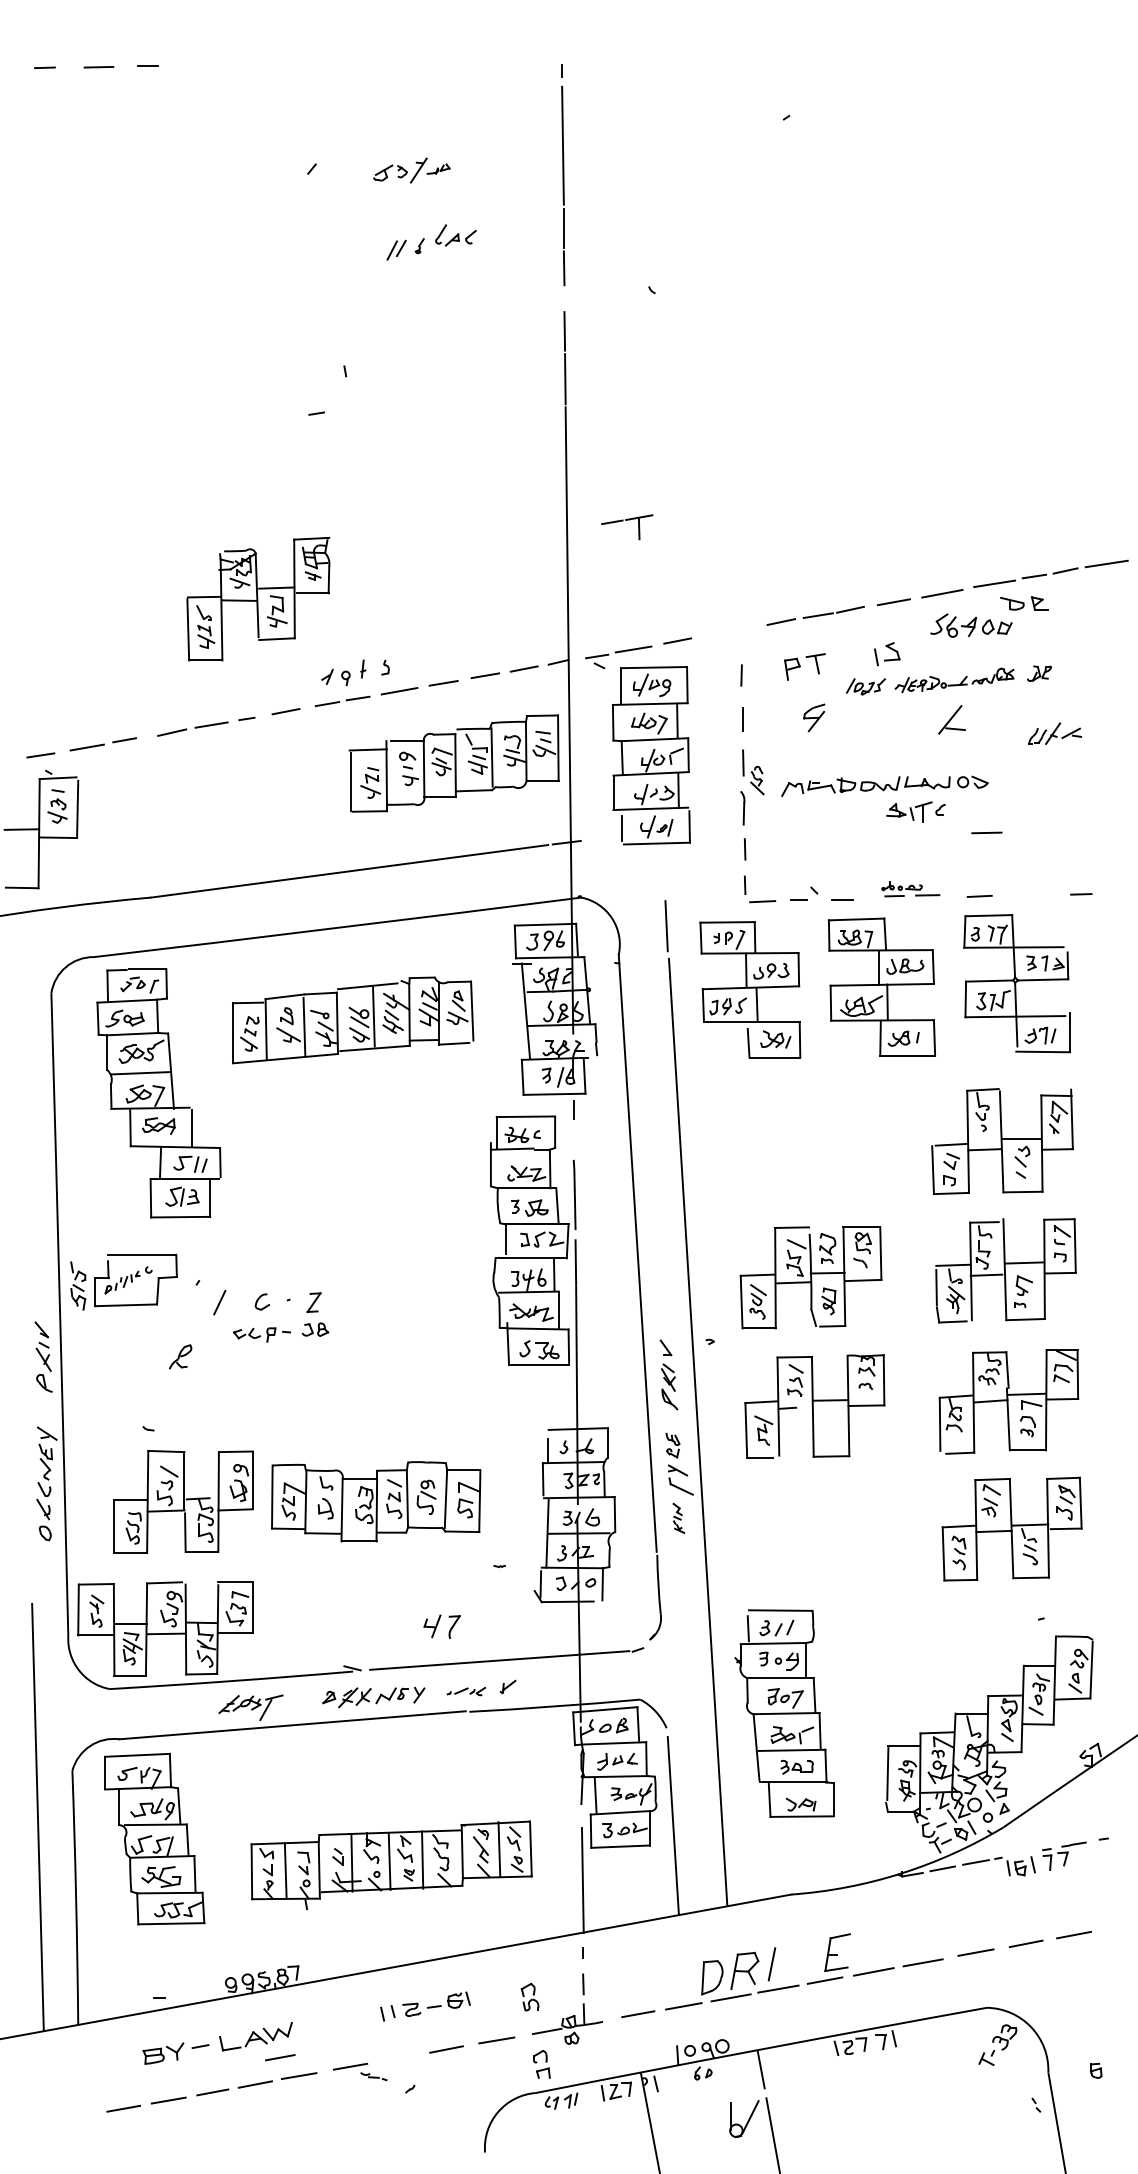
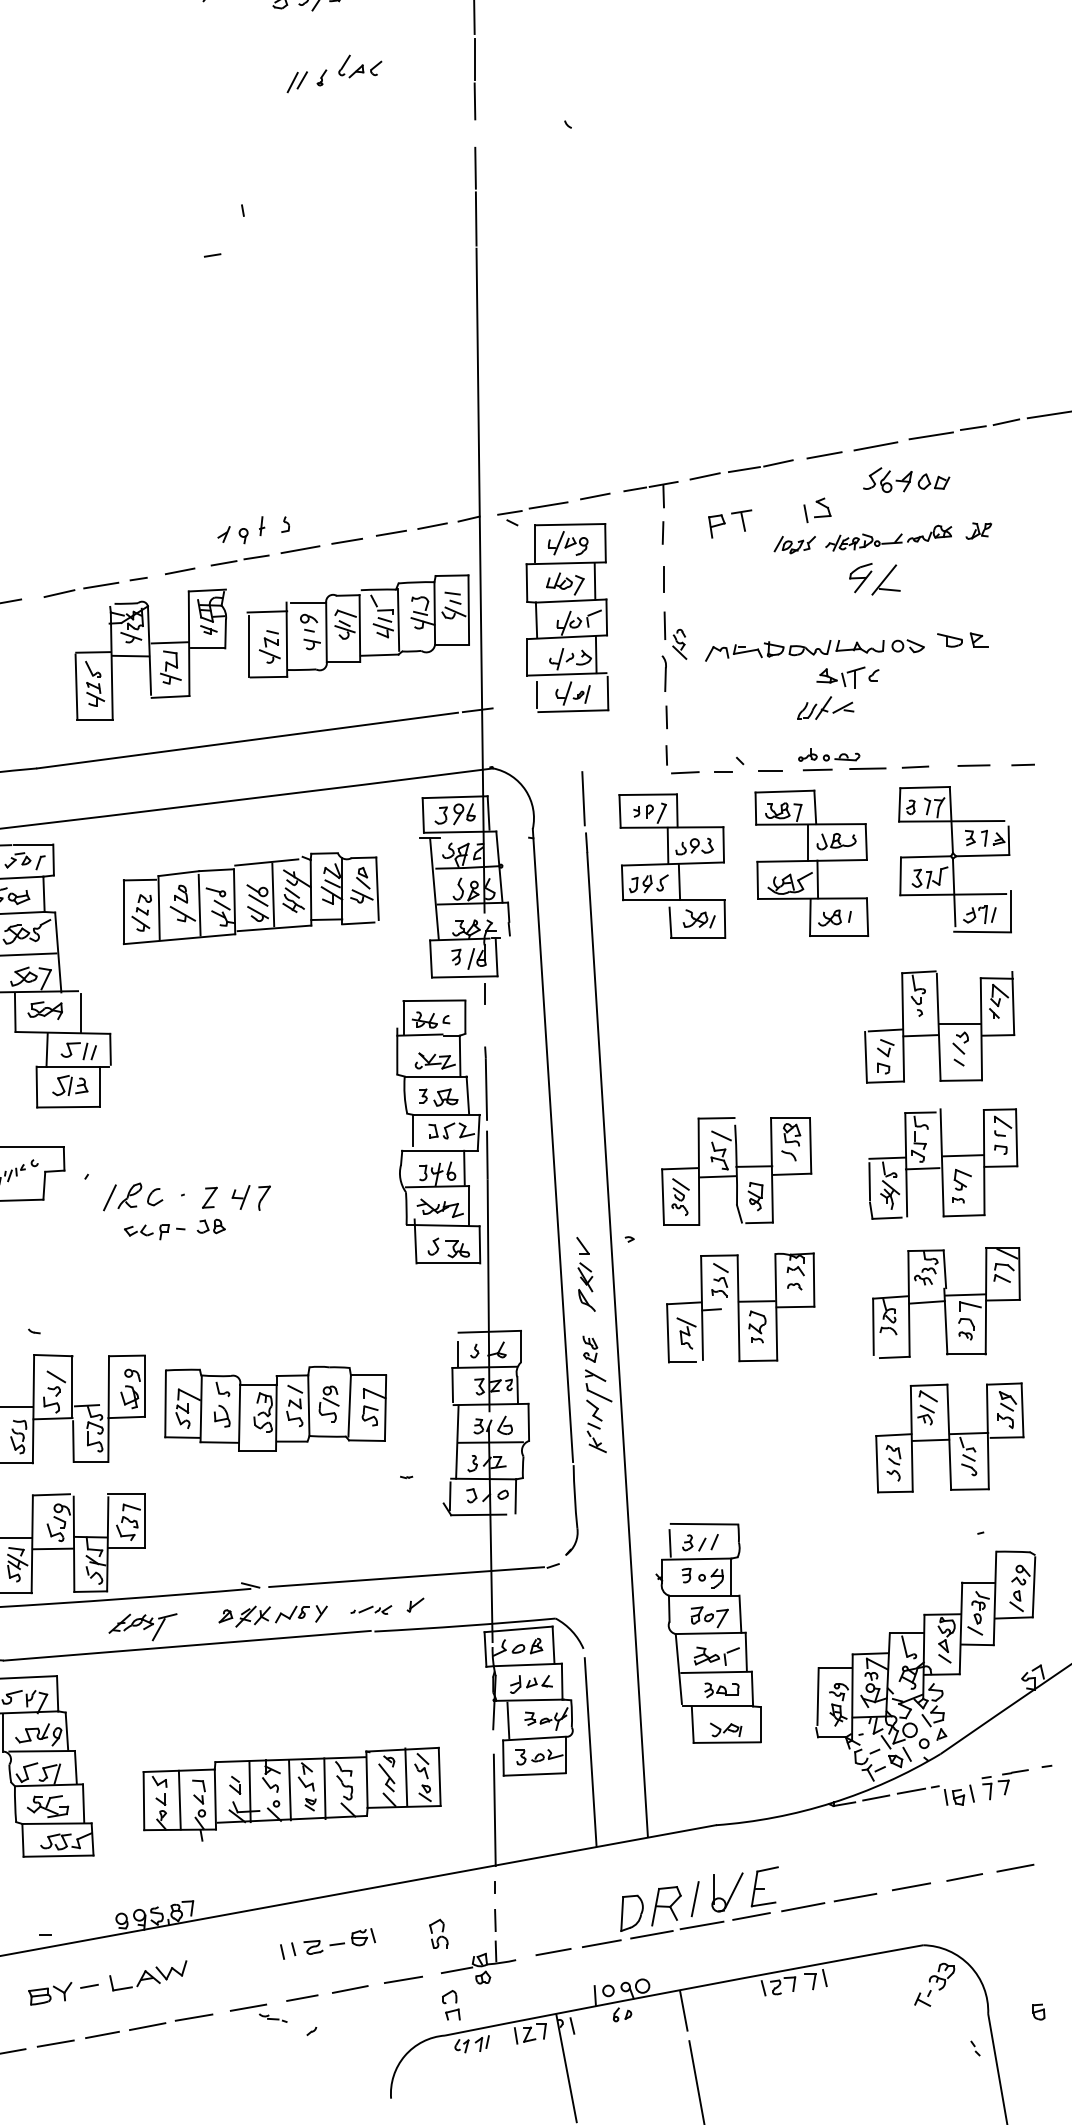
part: (627, 520) -> (651, 487), moved
part: (258, 599) -> (150, 654), moved
part: (1024, 603) -> (962, 640), moved
part: (814, 717) -> (861, 577), moved
part: (1055, 733) -> (826, 707), moved
line: (986, 832) -> (973, 765), moved
part: (910, 889) -> (842, 759), size x1.43
part: (827, 1248) -> (757, 1326), moved
part: (180, 1356) -> (129, 1195), moved
part: (678, 1518) -> (596, 1426), size x1.67
part: (441, 1626) -> (250, 1197), moved
line: (280, 2057) -> (302, 1997), moved
part: (744, 2118) -> (727, 1891), moved

